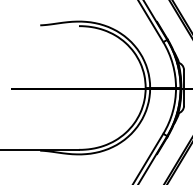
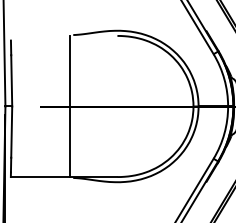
line: (37, 88) -> (70, 106), added

